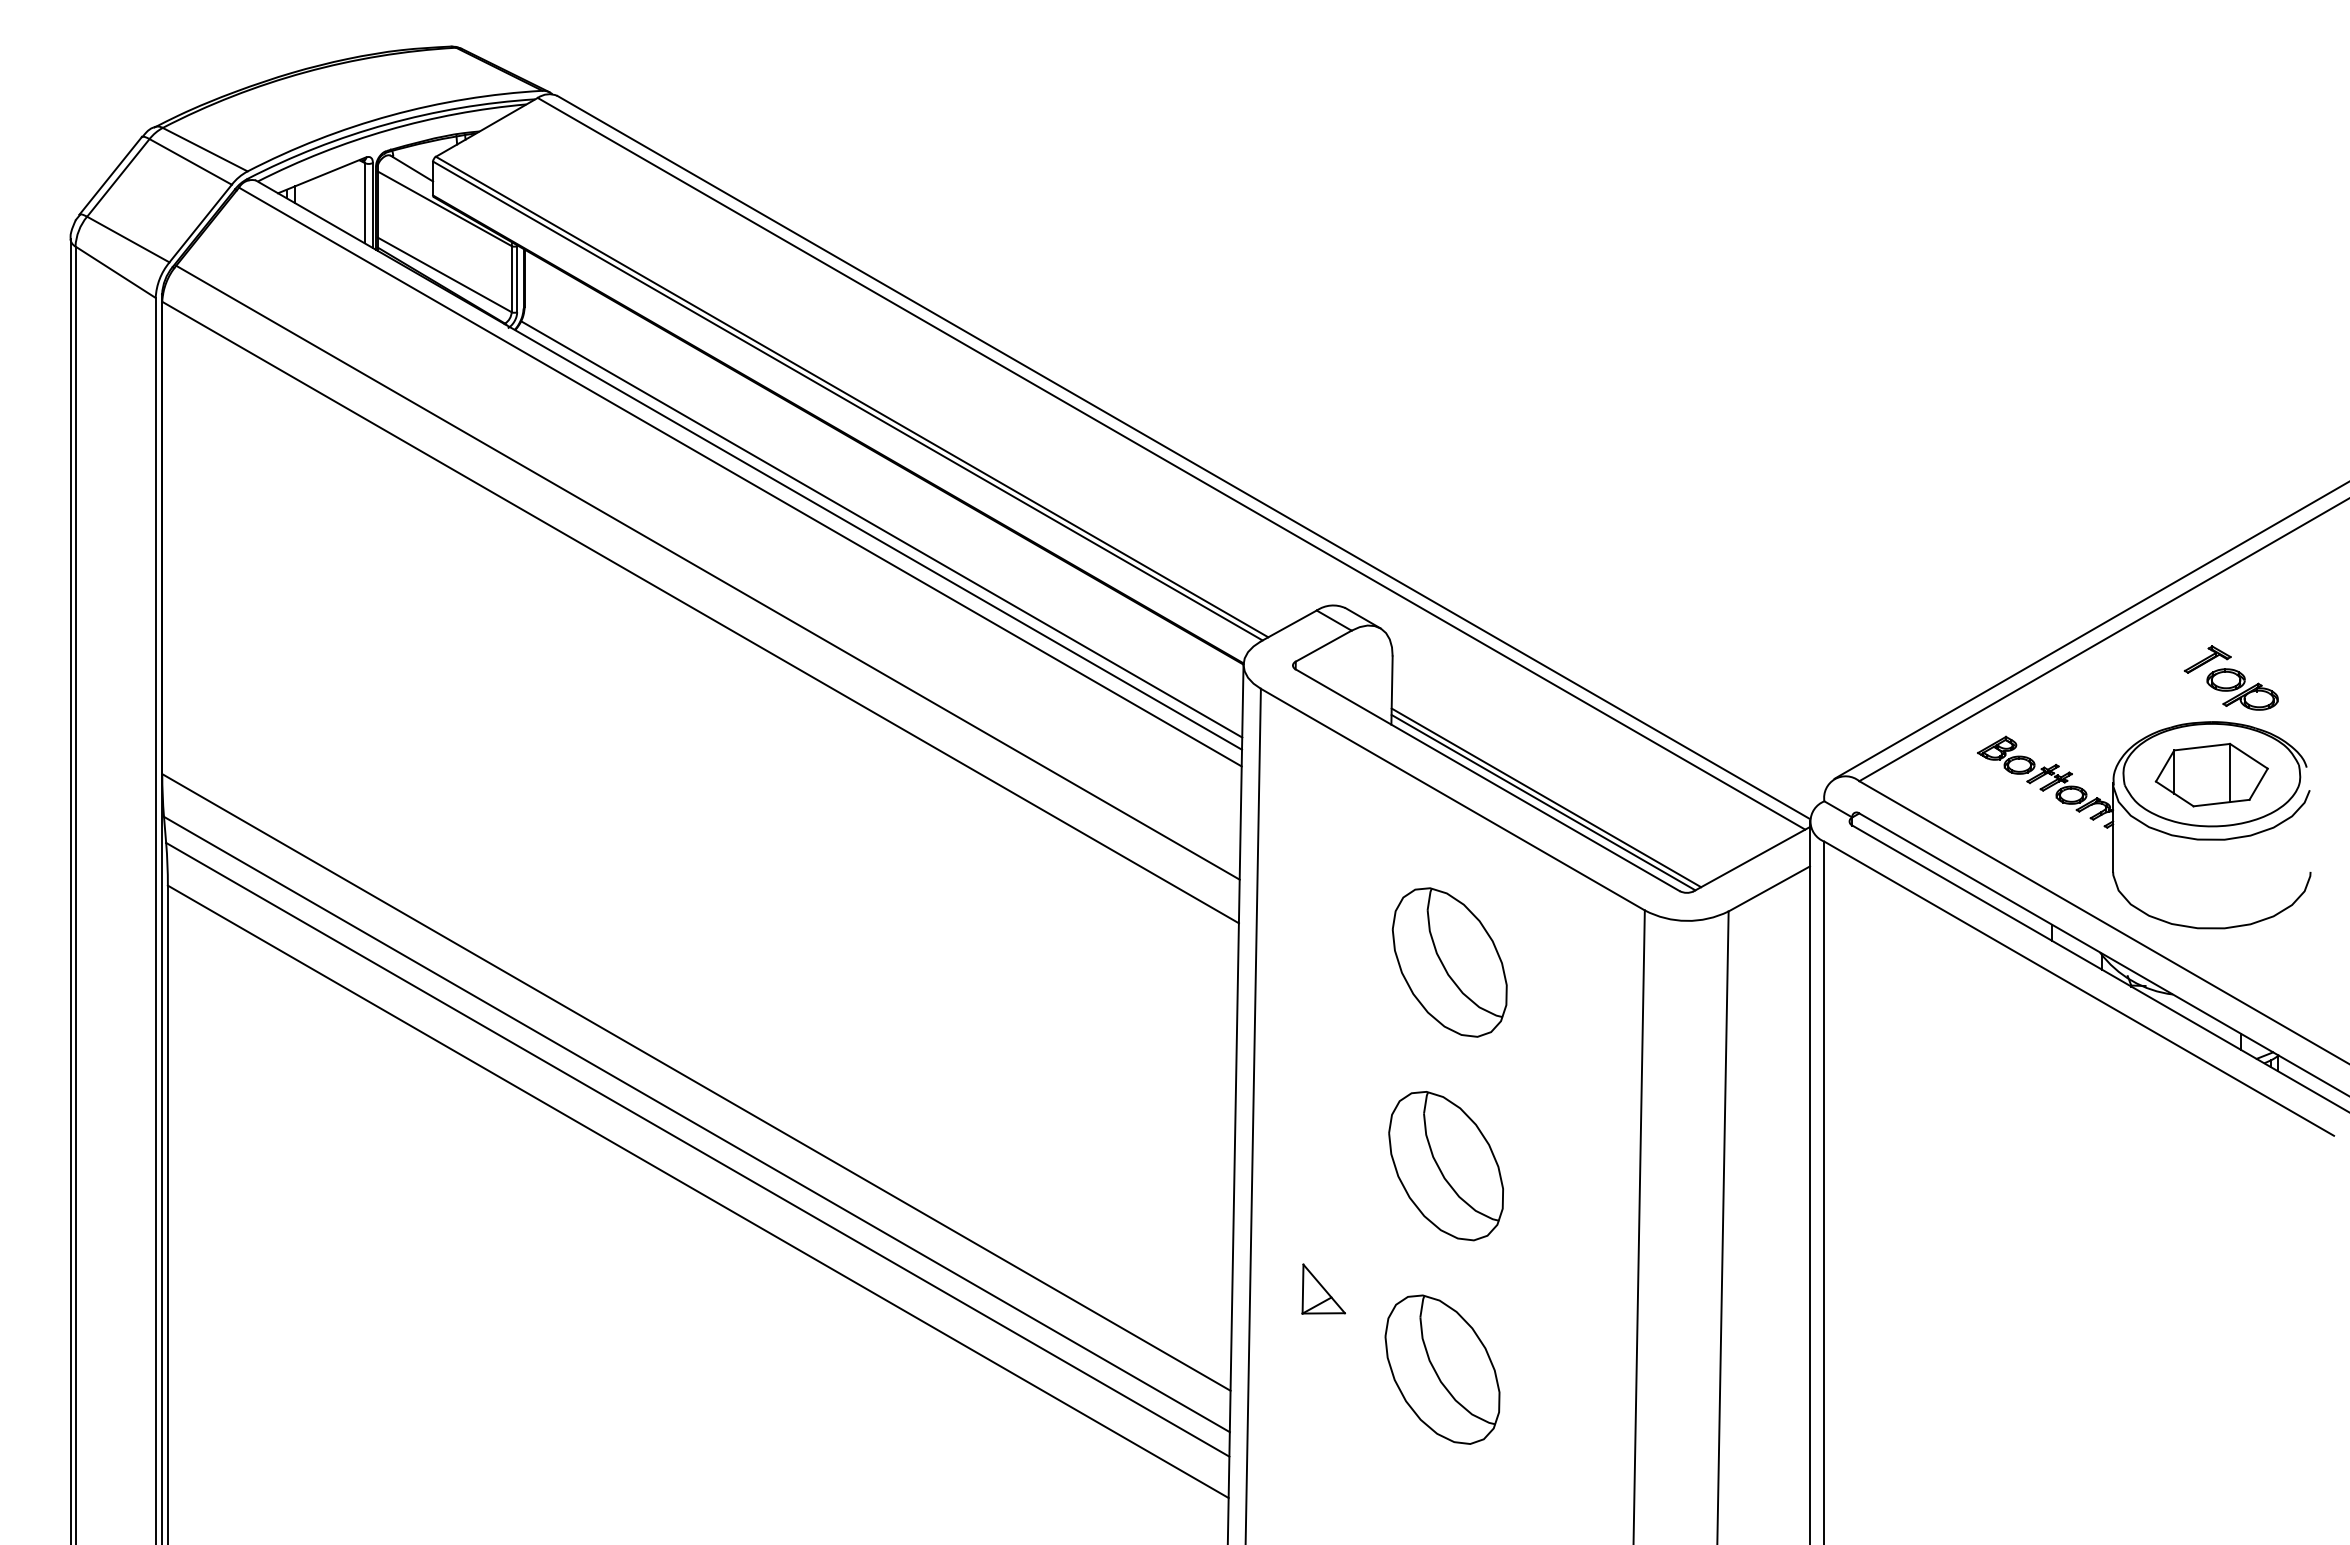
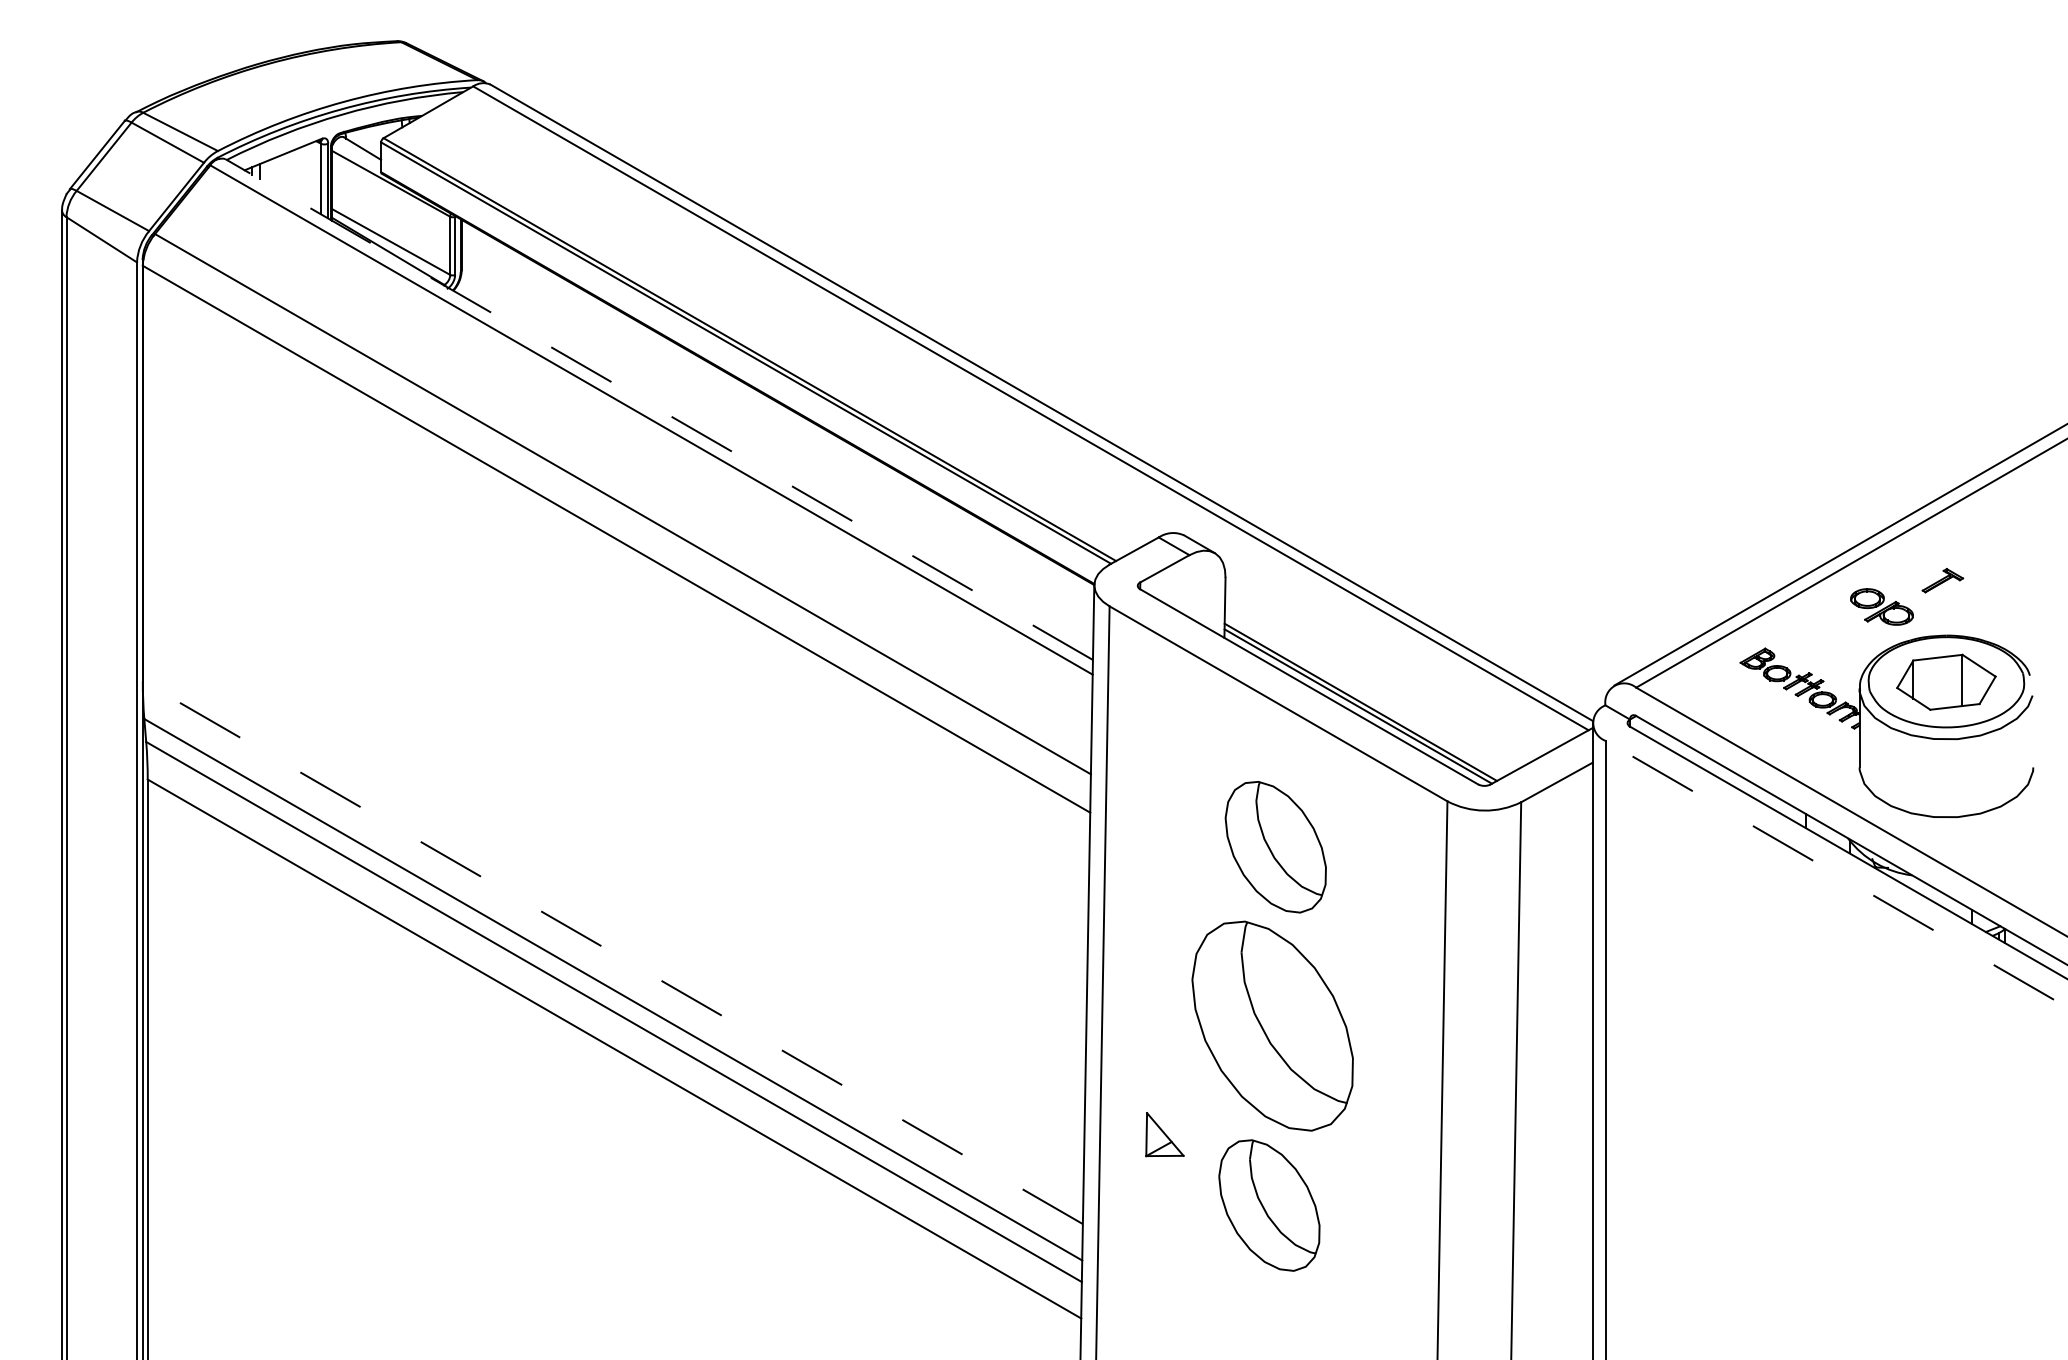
line: (748, 464) -> (658, 408), solid -> dashed
line: (881, 529) -> (775, 466), removed
part: (2242, 689) -> (1881, 606), moved
line: (2078, 988) -> (1829, 870), solid -> dashed
line: (696, 1082) -> (612, 952), solid -> dashed
part: (1445, 1166) -> (1272, 1026), size x1.6

